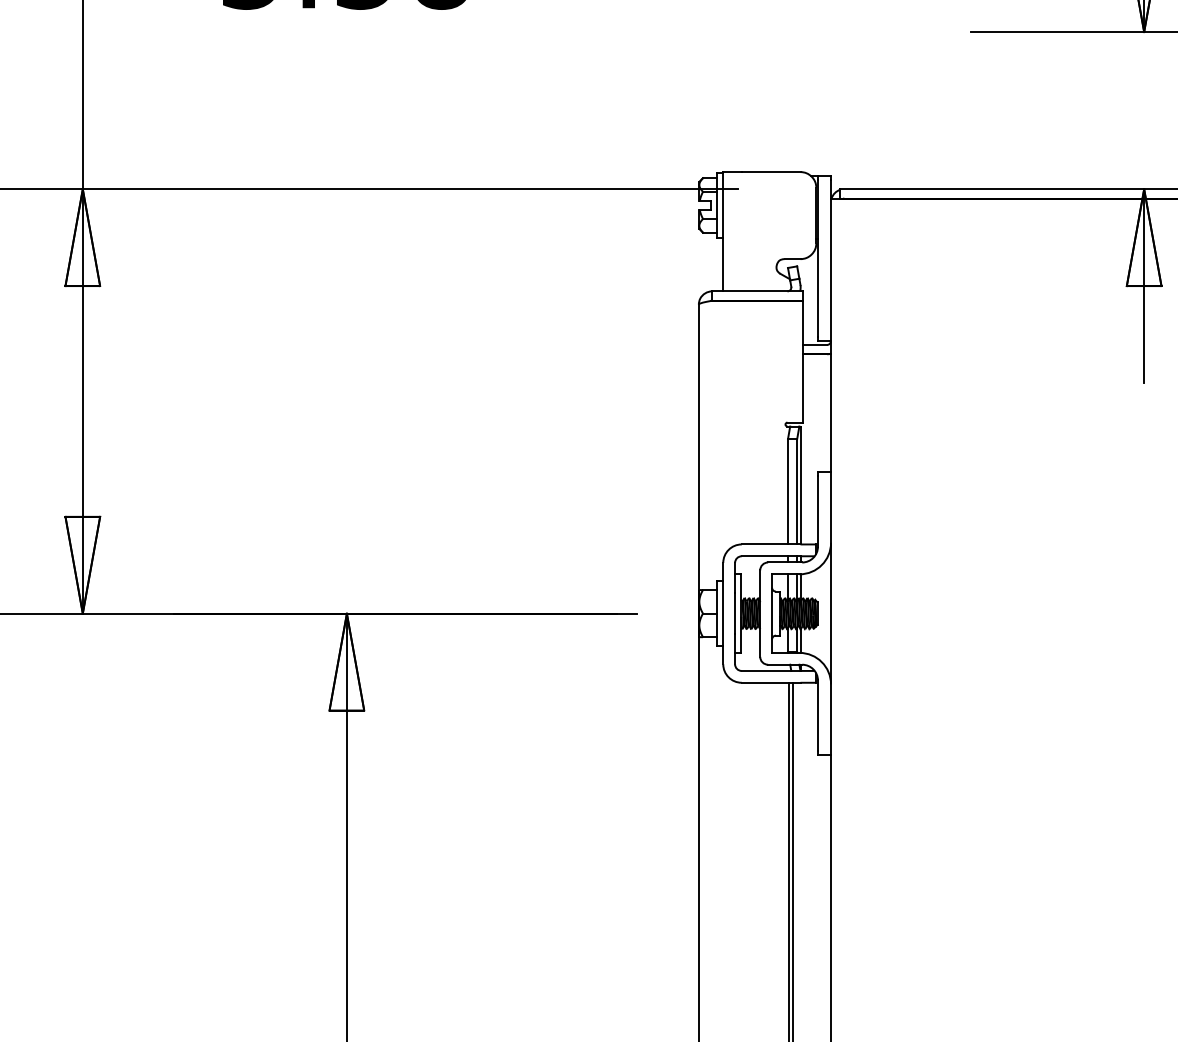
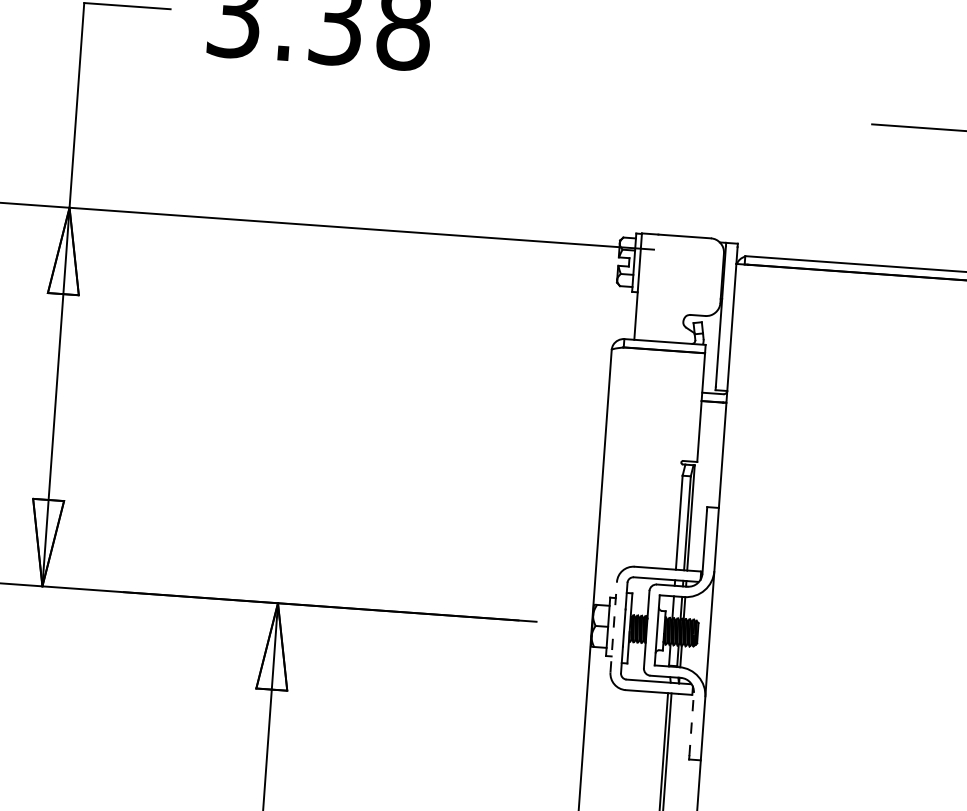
line: (723, 613) -> (613, 627), solid -> dashed
line: (817, 715) -> (691, 724), solid -> dashed

